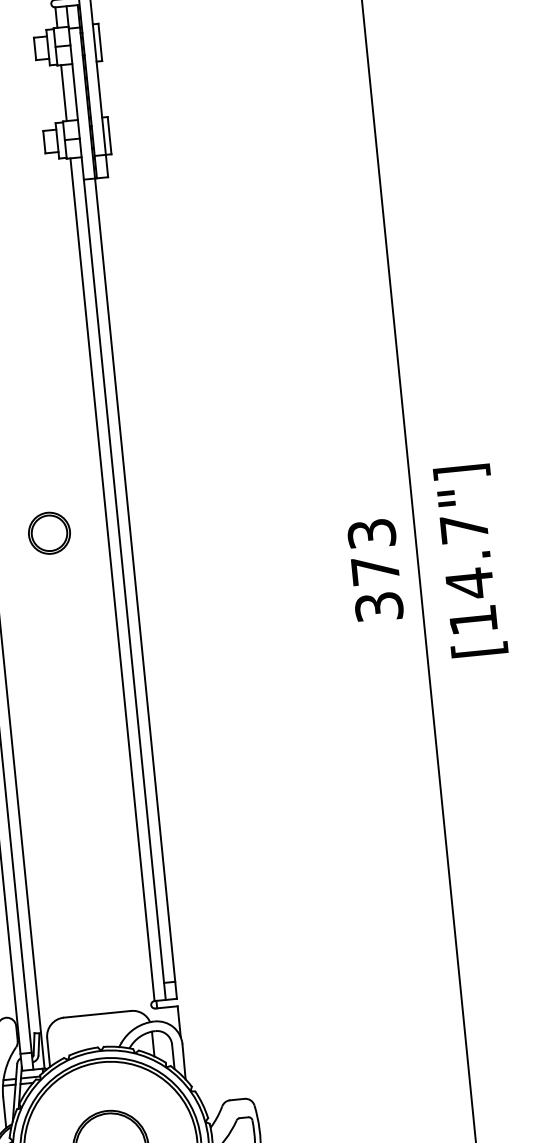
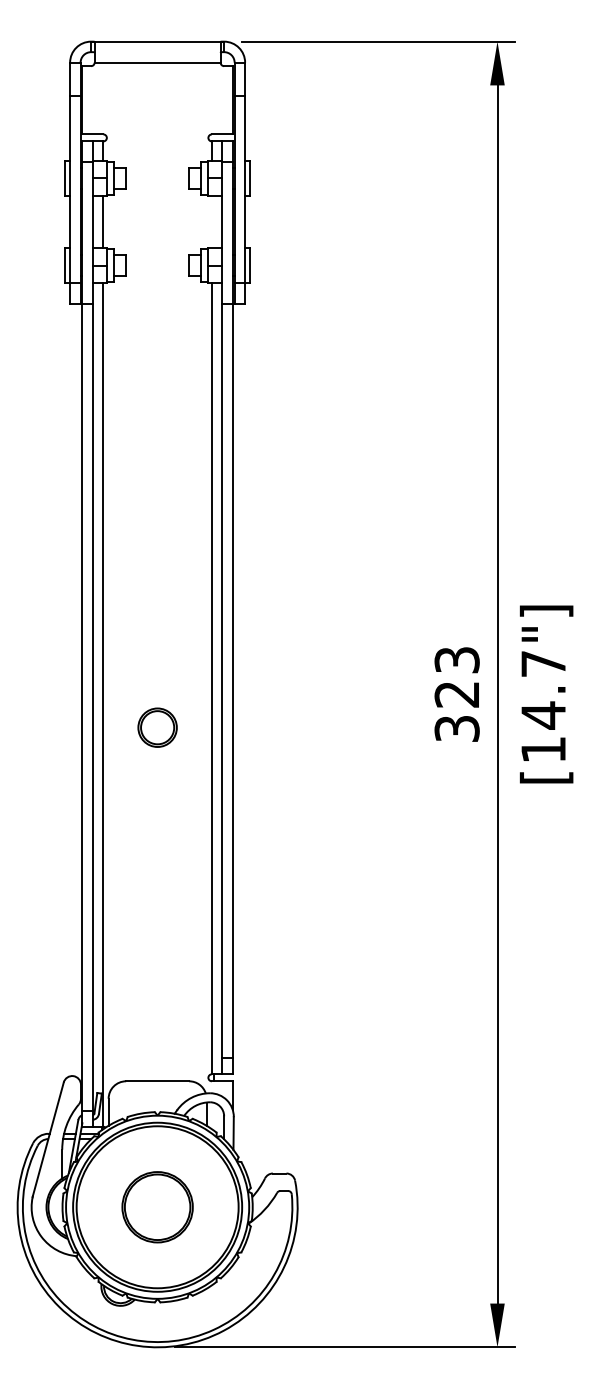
line: (63, 92) -> (211, 221), removed
part: (49, 533) -> (157, 727), moved
text: (374, 570) -> (456, 694), 373 -> 323

